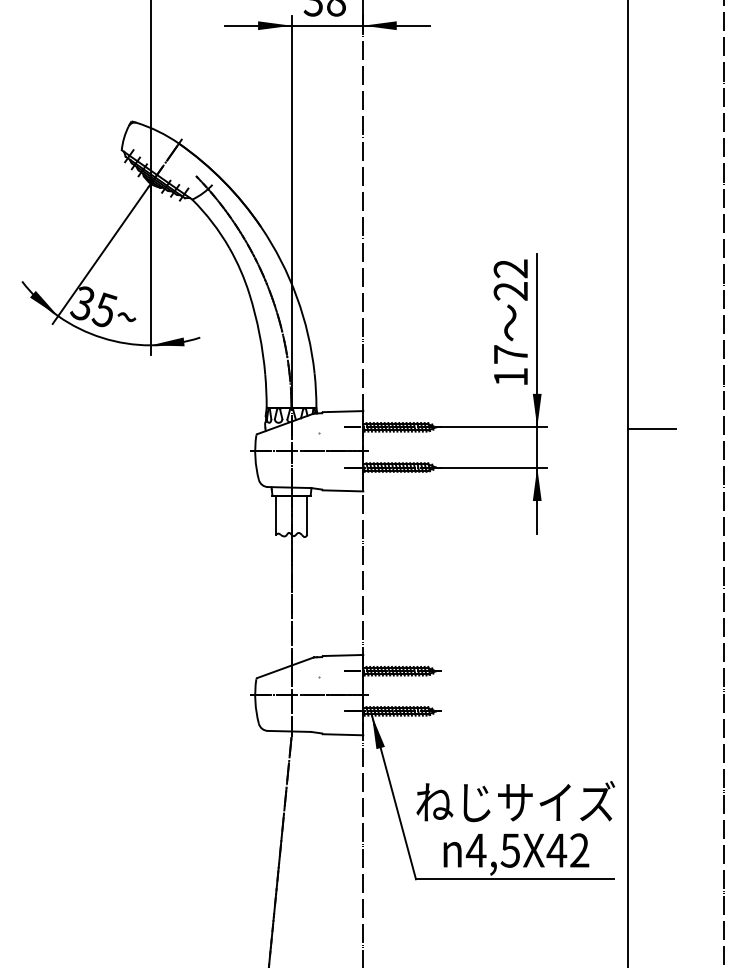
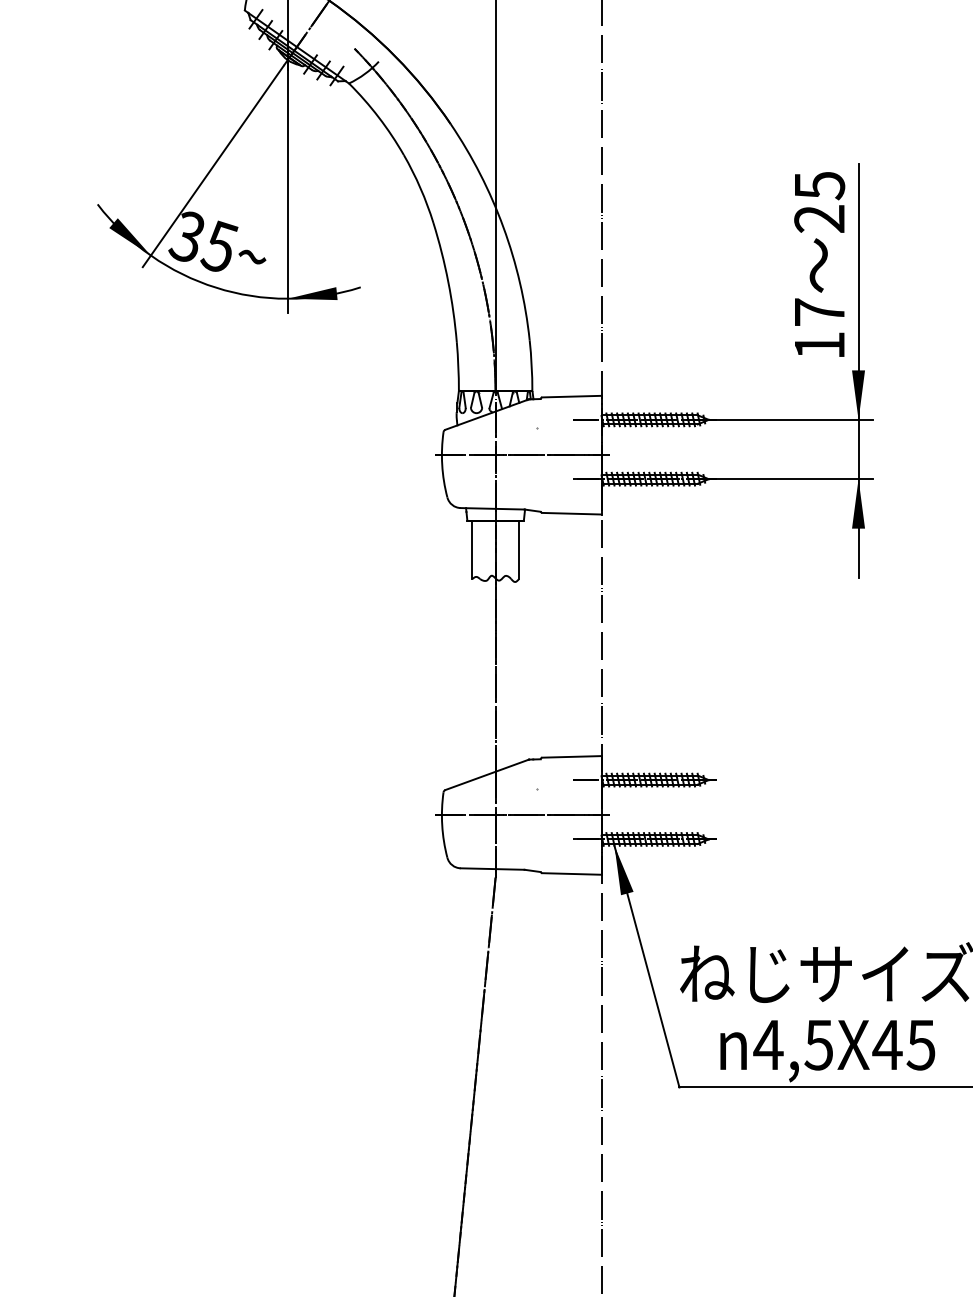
text: (510, 268) -> (819, 185), 22 -> 25
text: (579, 850) -> (920, 1044), 4,5X42 -> 4,5X45

